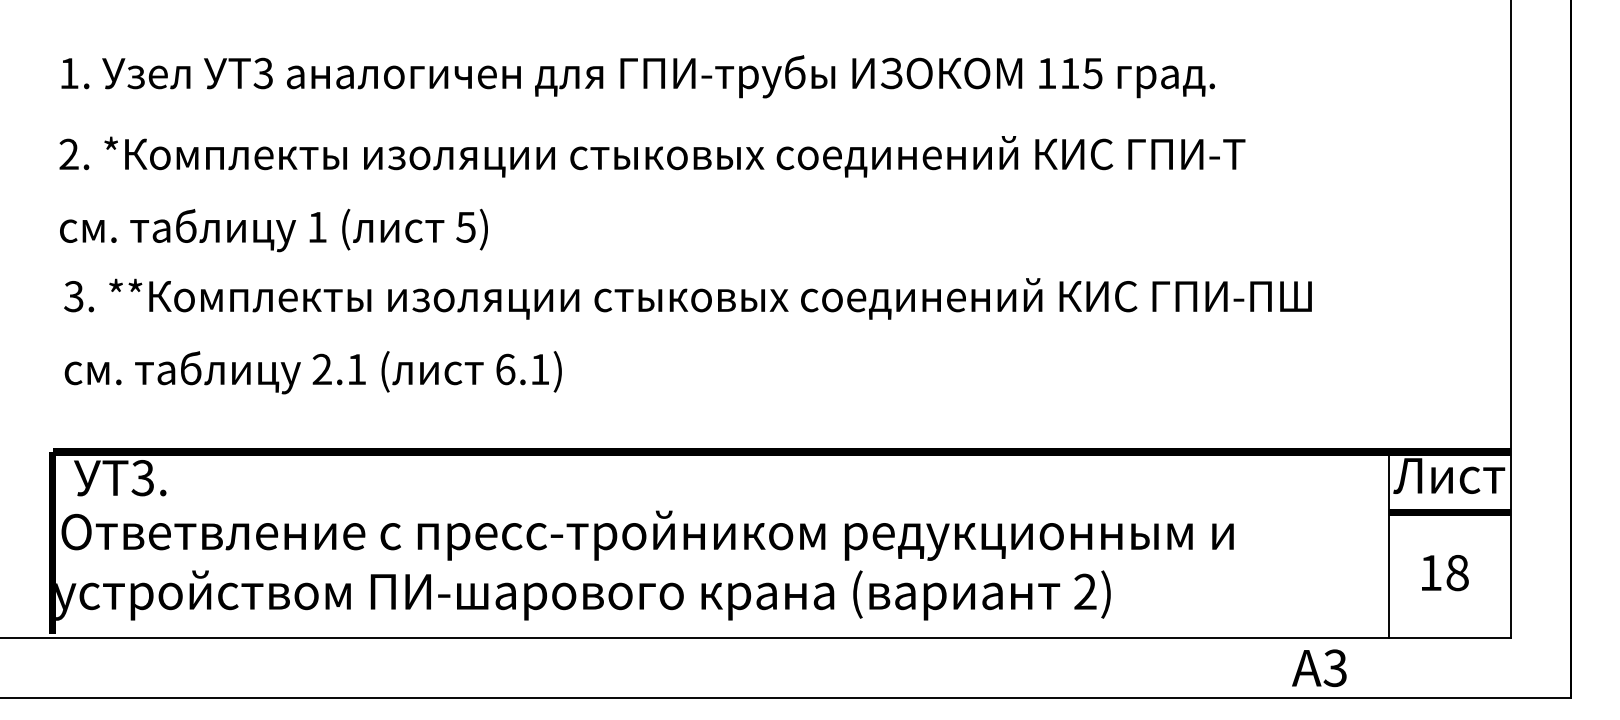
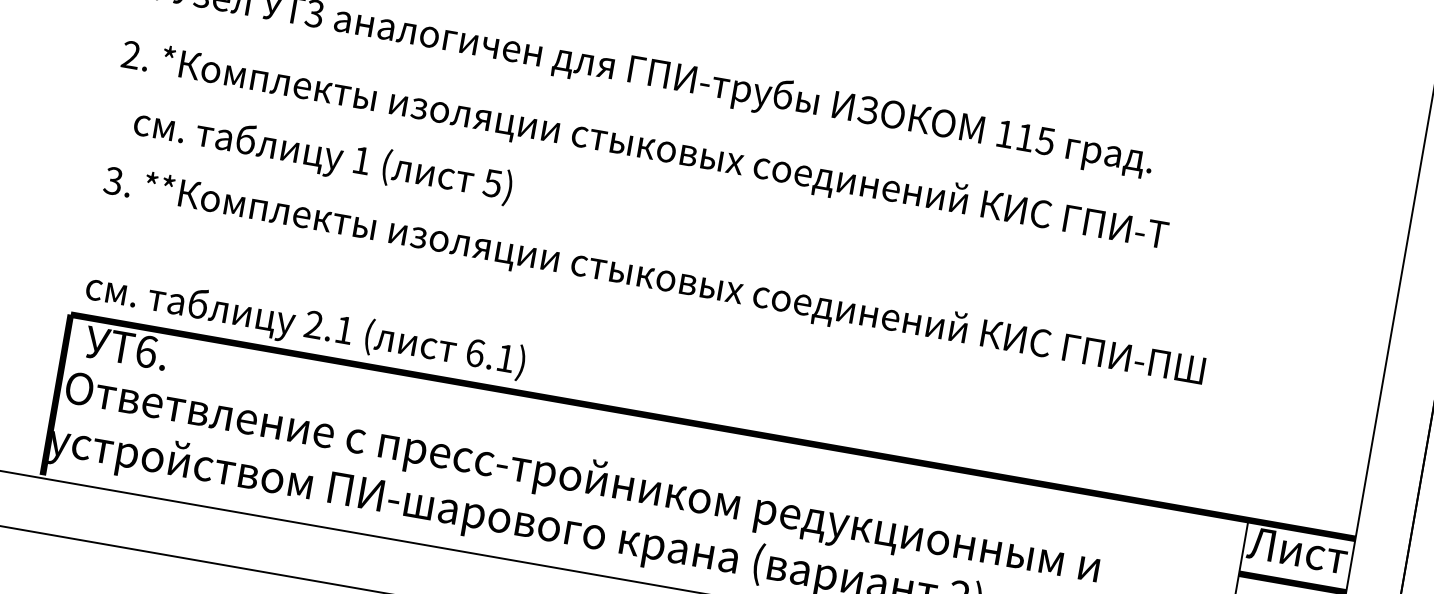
text: (273, 230) -> (322, 156), moved
text: (312, 372) -> (304, 326), moved
text: (142, 478) -> (145, 351), 3. -> 6.

